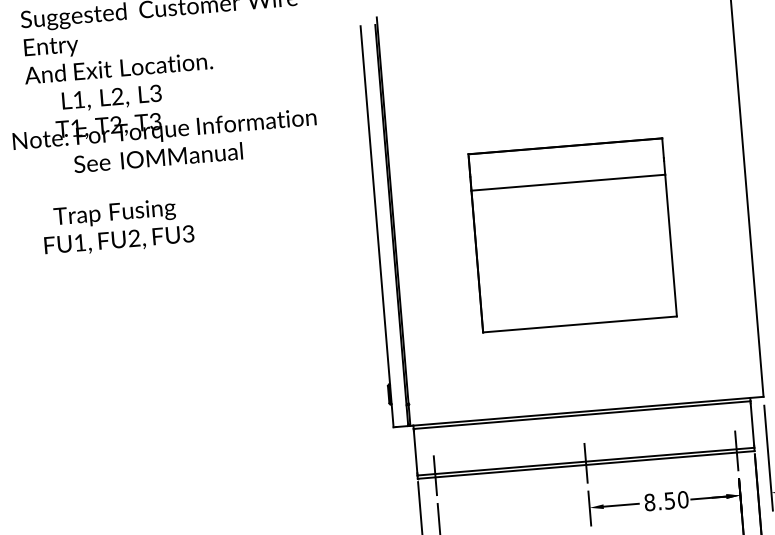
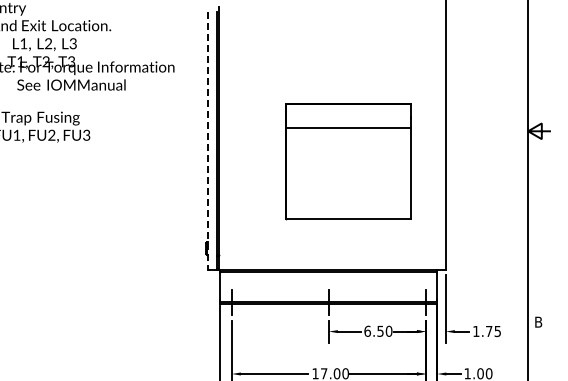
line: (376, 228) -> (207, 141), solid -> dashed
part: (572, 235) -> (348, 161), moved
text: (649, 501) -> (367, 330), 8.50 -> 6.50

